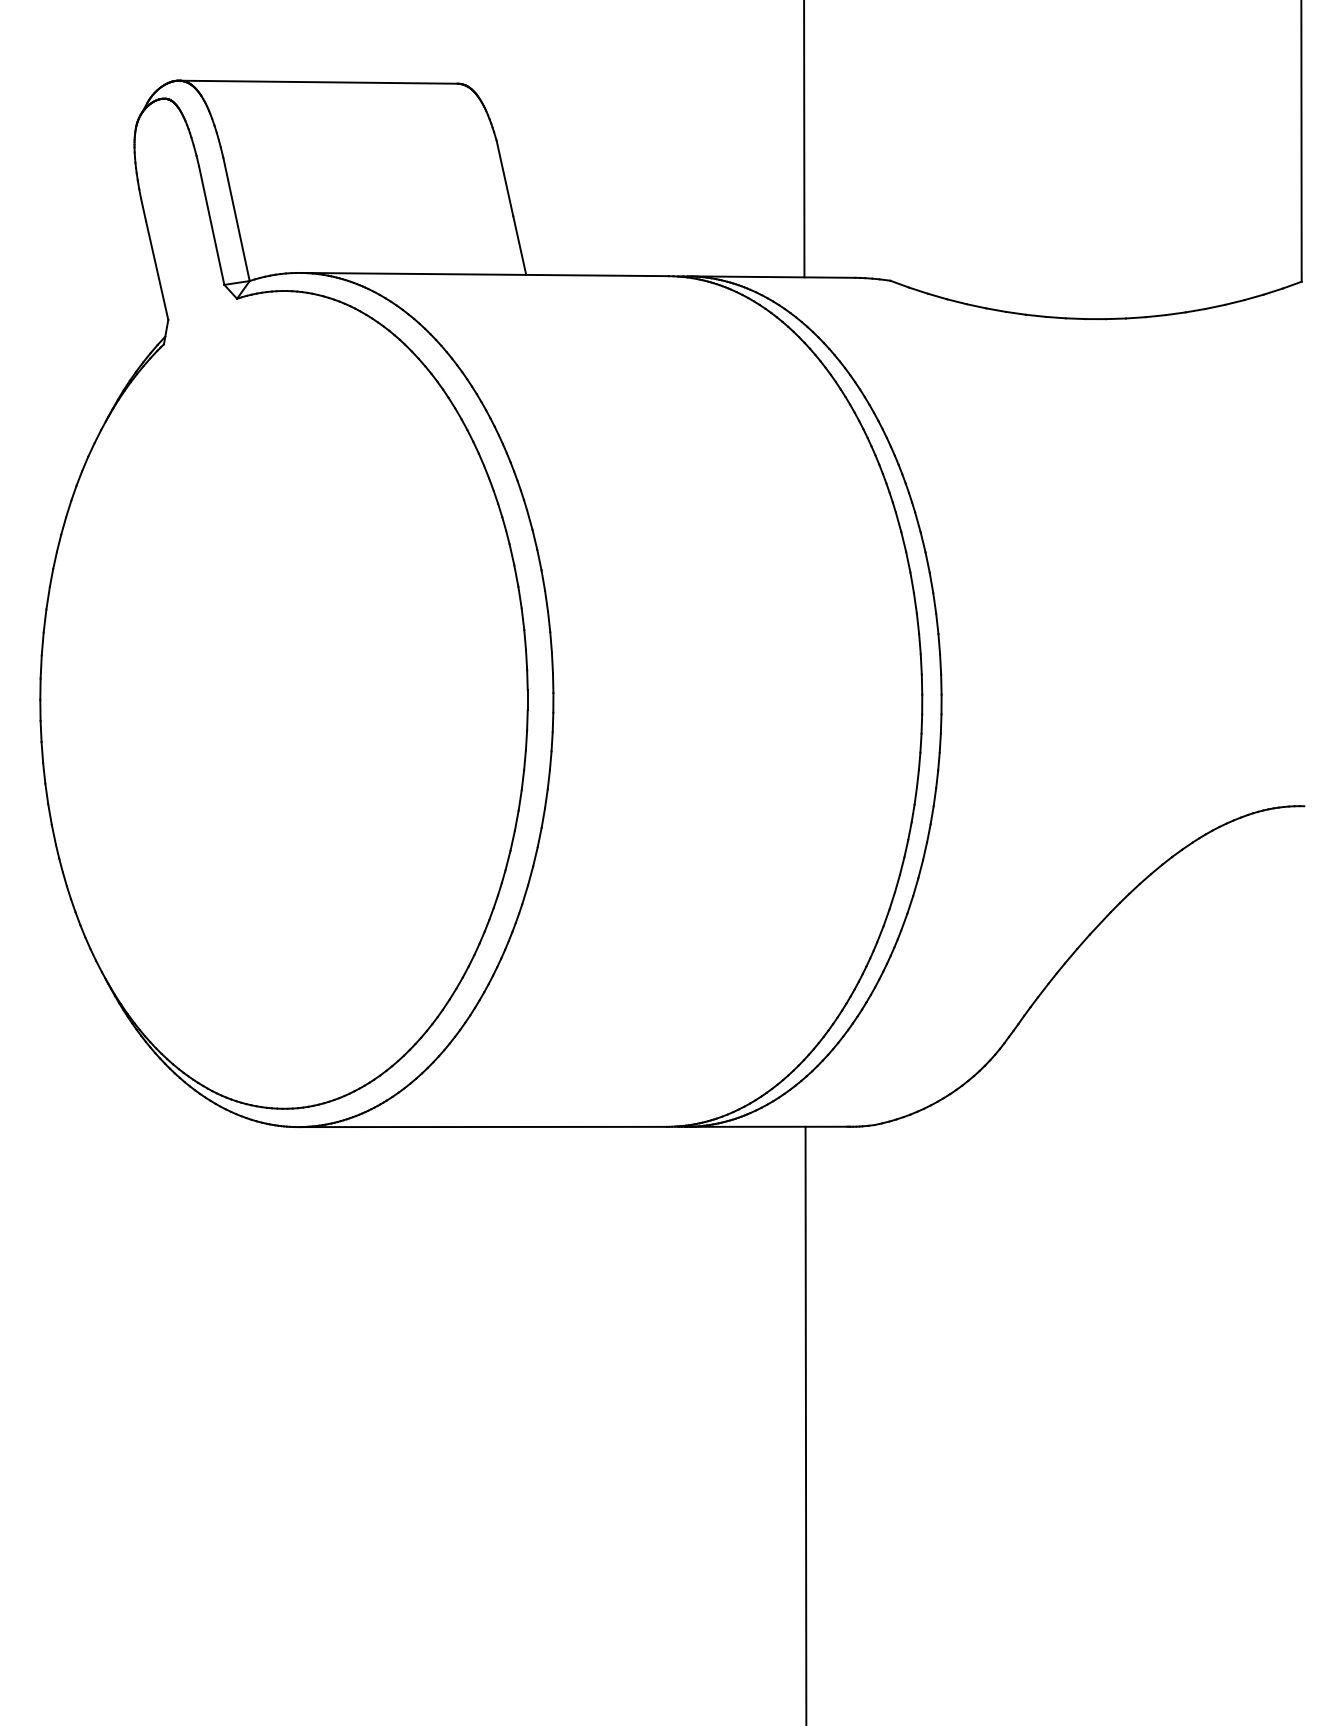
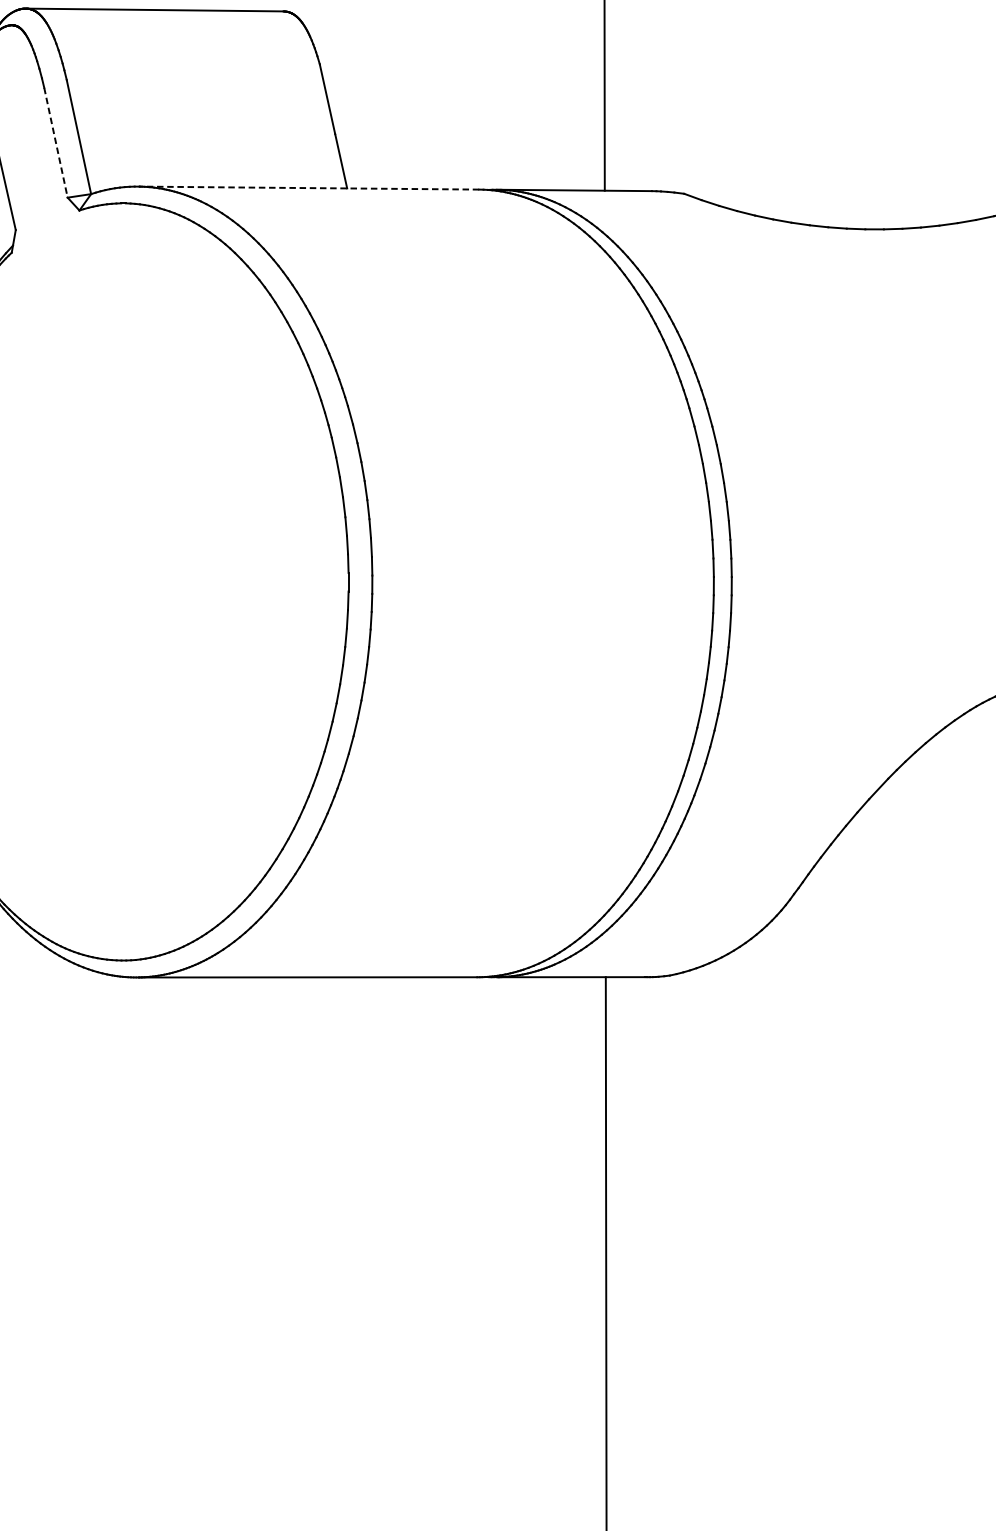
line: (211, 225) -> (55, 142), solid -> dashed
line: (485, 274) -> (309, 188), solid -> dashed

